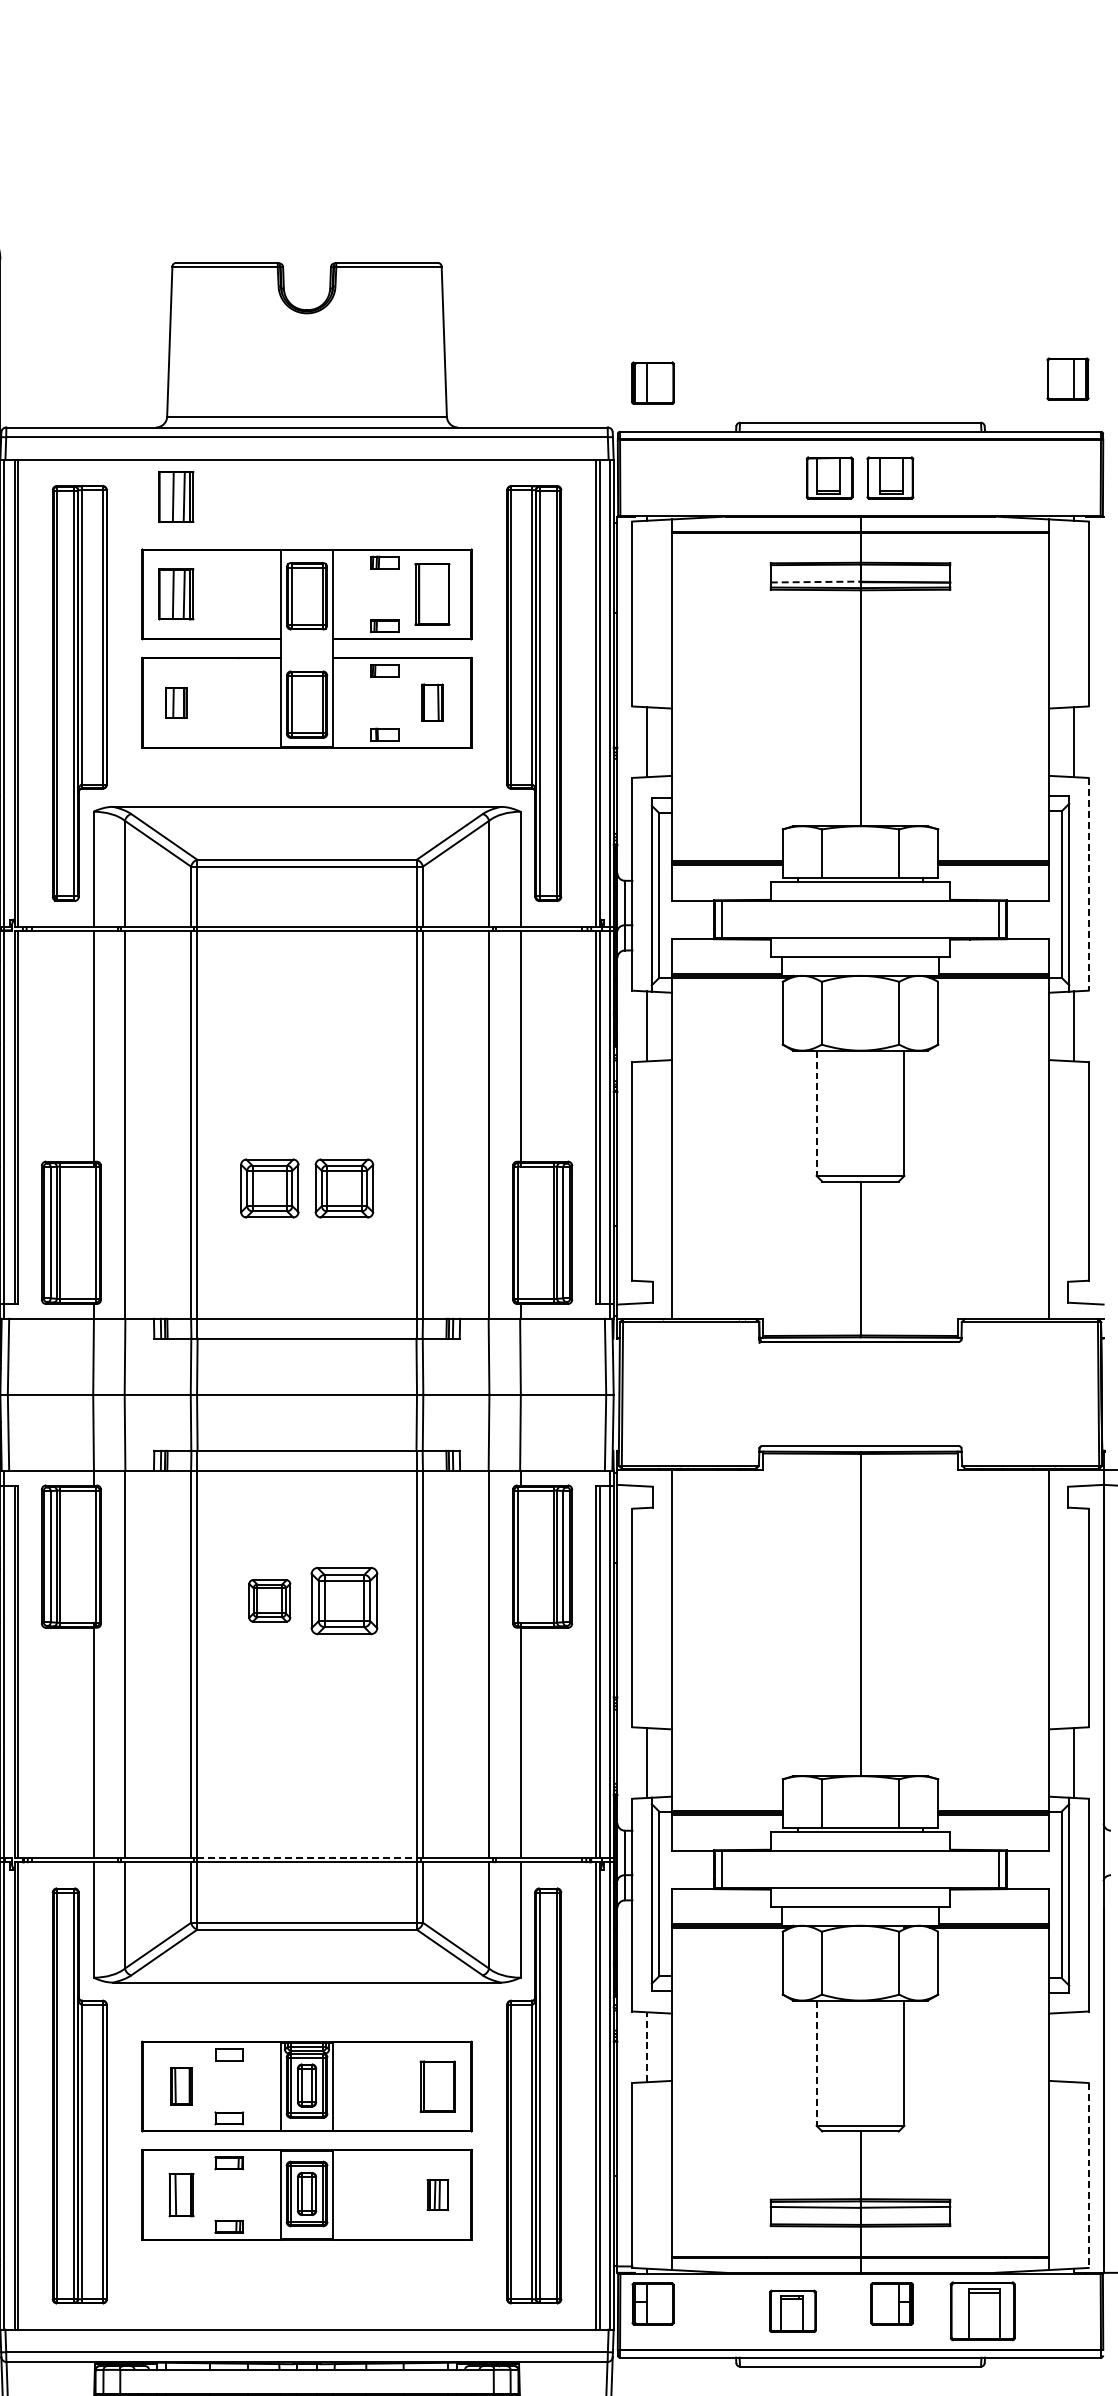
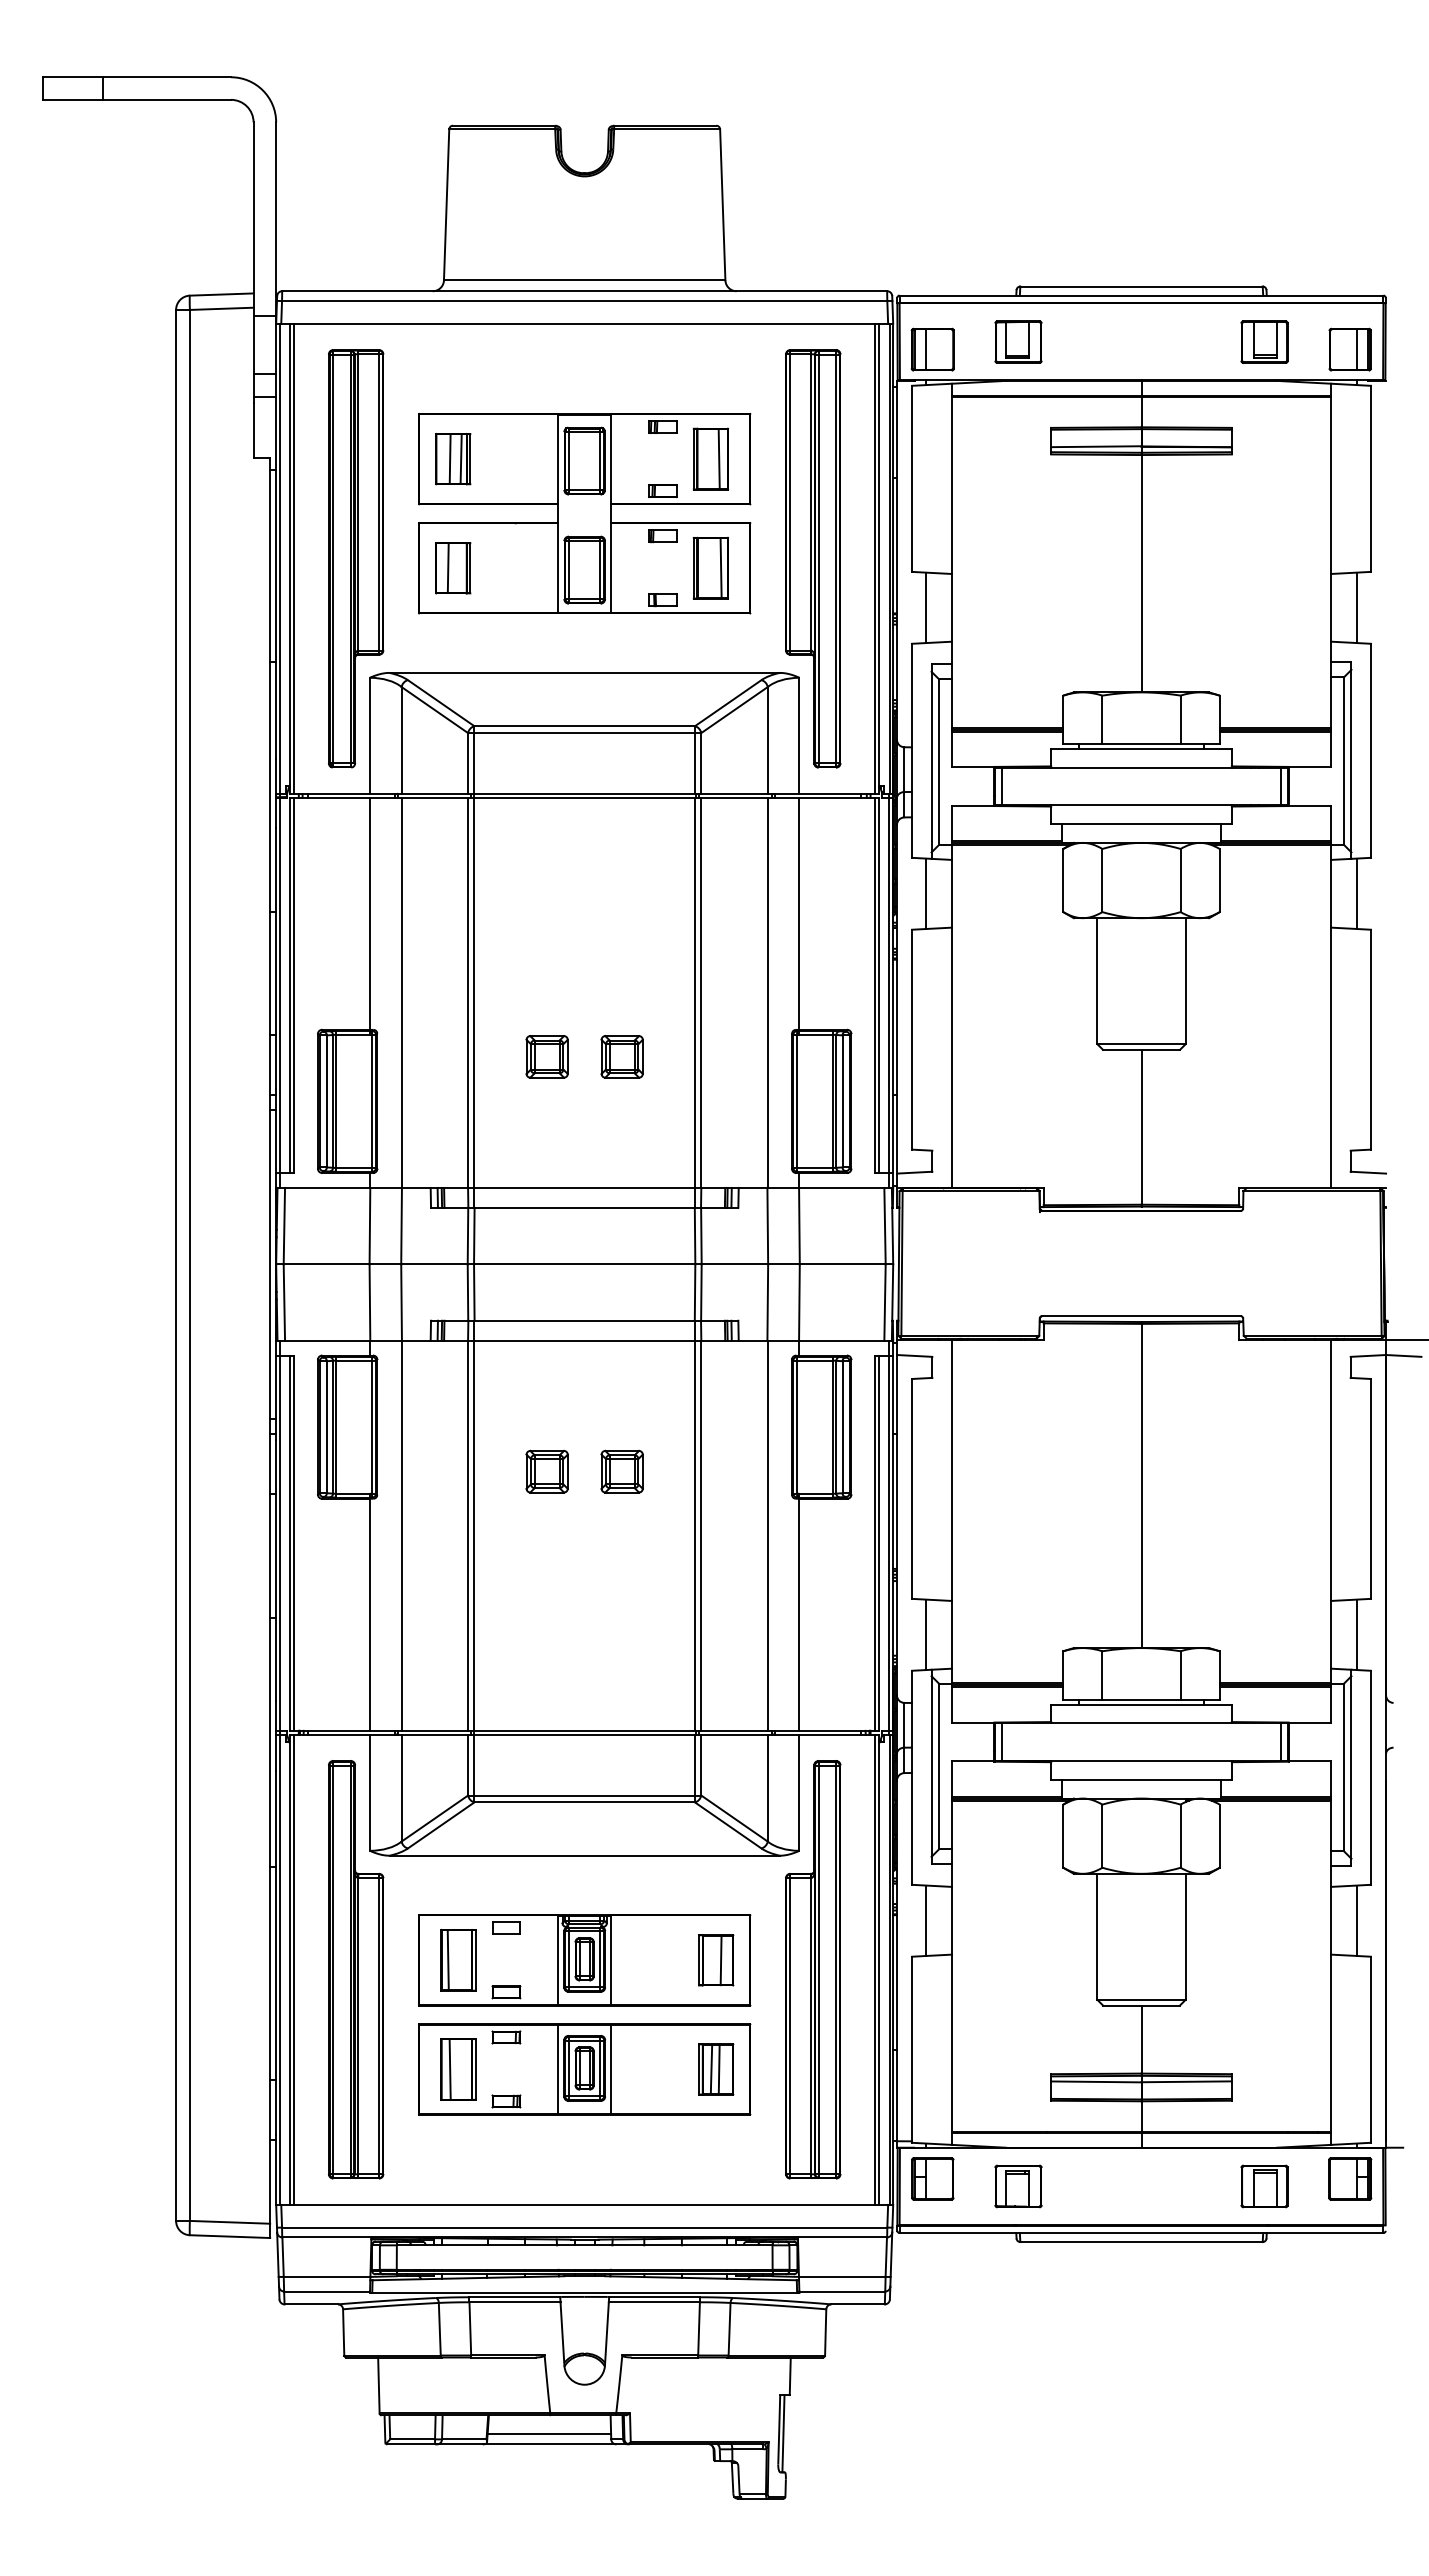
part: (1067, 379) -> (1349, 349), moved
part: (652, 383) -> (932, 349), moved
part: (829, 477) -> (1018, 341), moved
part: (890, 477) -> (1264, 341), moved
part: (176, 497) -> (453, 361), removed
line: (815, 581) -> (1096, 446), dashed -> solid
line: (440, 594) -> (718, 459), added
part: (432, 702) -> (710, 567), size x1.67
part: (176, 703) -> (453, 568), size x1.67
line: (1089, 884) -> (1371, 751), dashed -> solid
line: (816, 1113) -> (1097, 981), dashed -> solid
part: (269, 1188) -> (546, 1056), size x0.71
part: (343, 1188) -> (621, 1056), size x0.71
part: (343, 1600) -> (621, 1471), size x0.62
line: (307, 1858) -> (585, 1730), dashed -> solid
line: (646, 2046) -> (926, 1920), dashed -> solid
line: (1074, 2046) -> (1356, 1920), added
line: (816, 2063) -> (1097, 1937), dashed -> solid
part: (181, 2085) -> (458, 1959), size x1.67
line: (442, 2086) -> (720, 1960), added
line: (1089, 2176) -> (1371, 2050), dashed -> solid
part: (181, 2195) -> (458, 2069), size x1.43
part: (438, 2195) -> (716, 2069), size x1.67
part: (892, 2303) -> (1350, 2178), moved
part: (792, 2311) -> (1018, 2186), moved
part: (982, 2311) -> (1264, 2186), size x0.71

